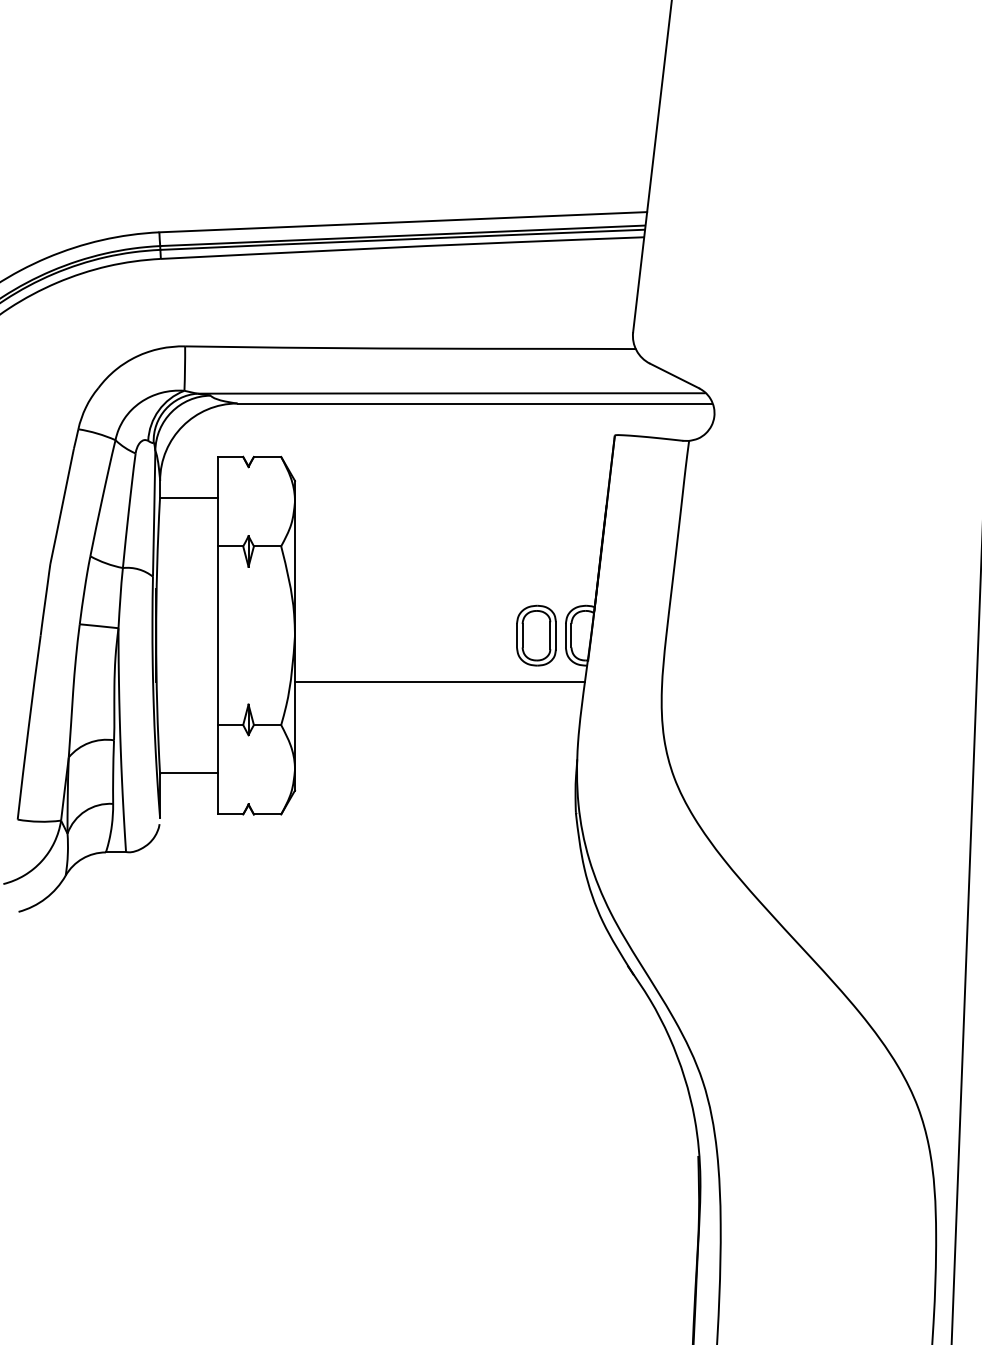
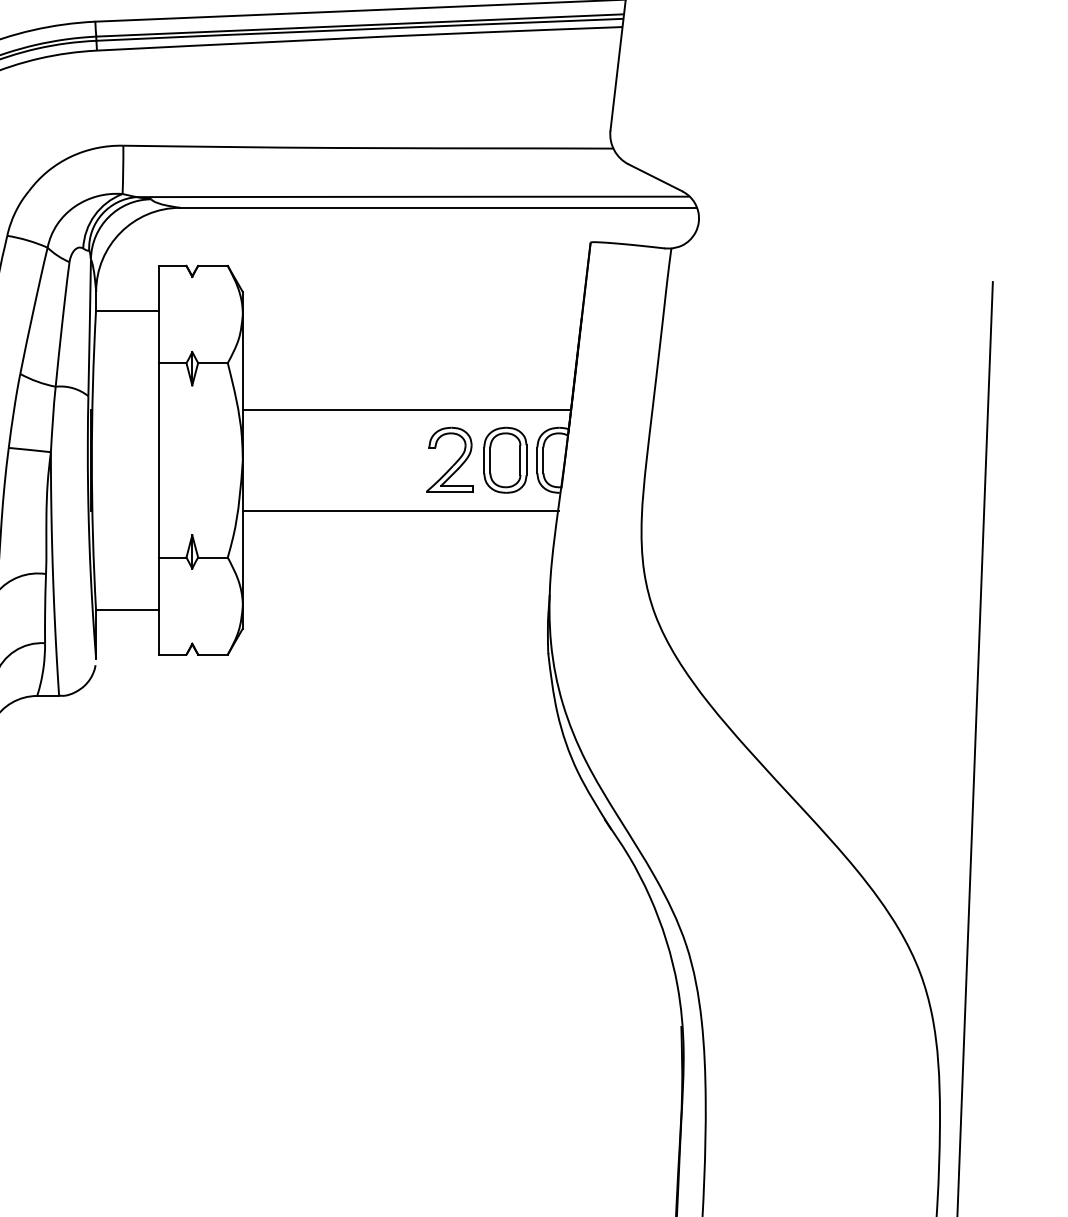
line: (445, 589) -> (406, 410), added
part: (489, 638) -> (454, 463), added

